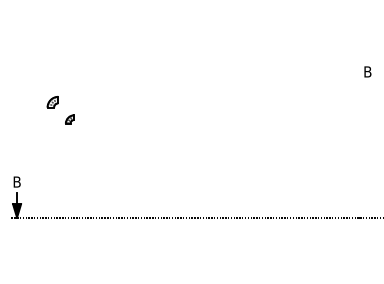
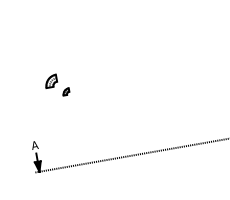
part: (52, 101) -> (50, 80), size x1.43
text: (16, 181) -> (34, 144), B -> A

